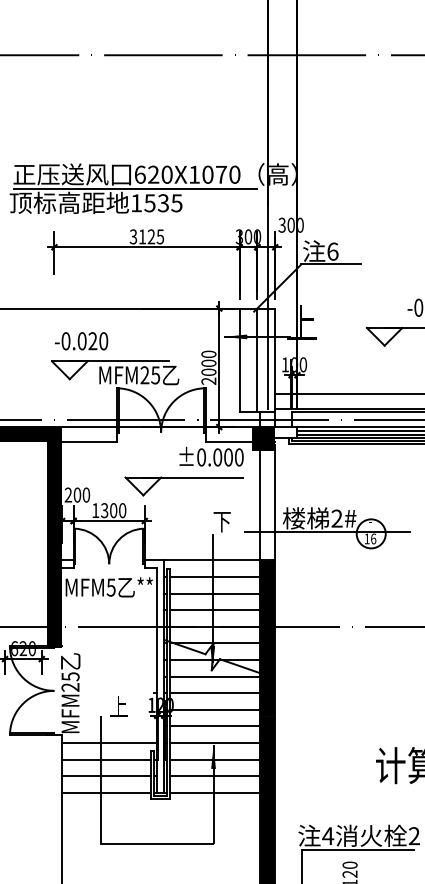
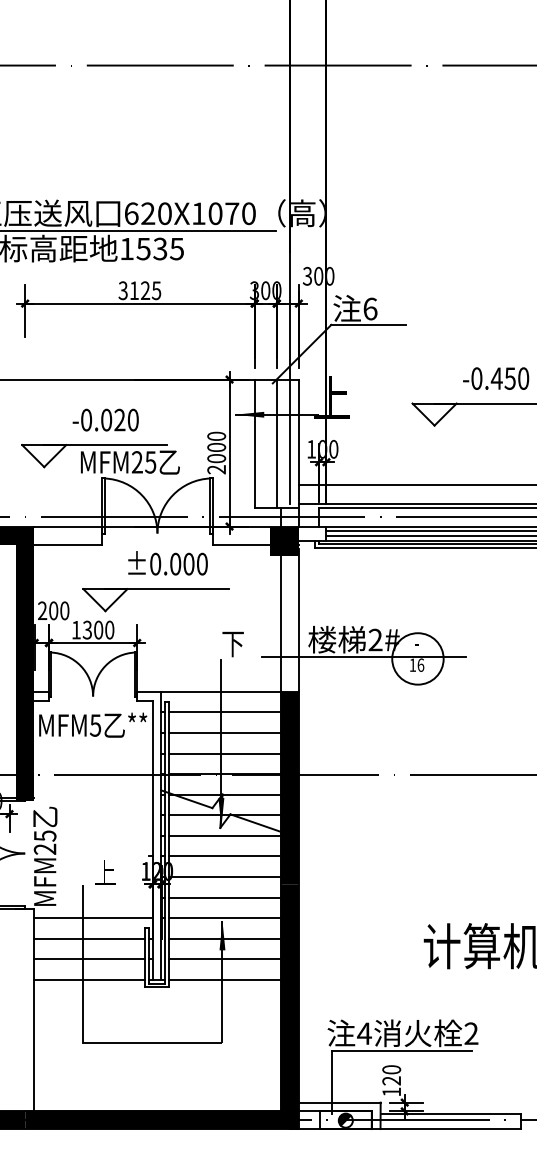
text: (81, 340) -> (105, 419), moved
text: (211, 456) -> (167, 563), moved
part: (183, 477) -> (155, 589), moved
circle: (370, 533) -> (417, 658), size x1.43

